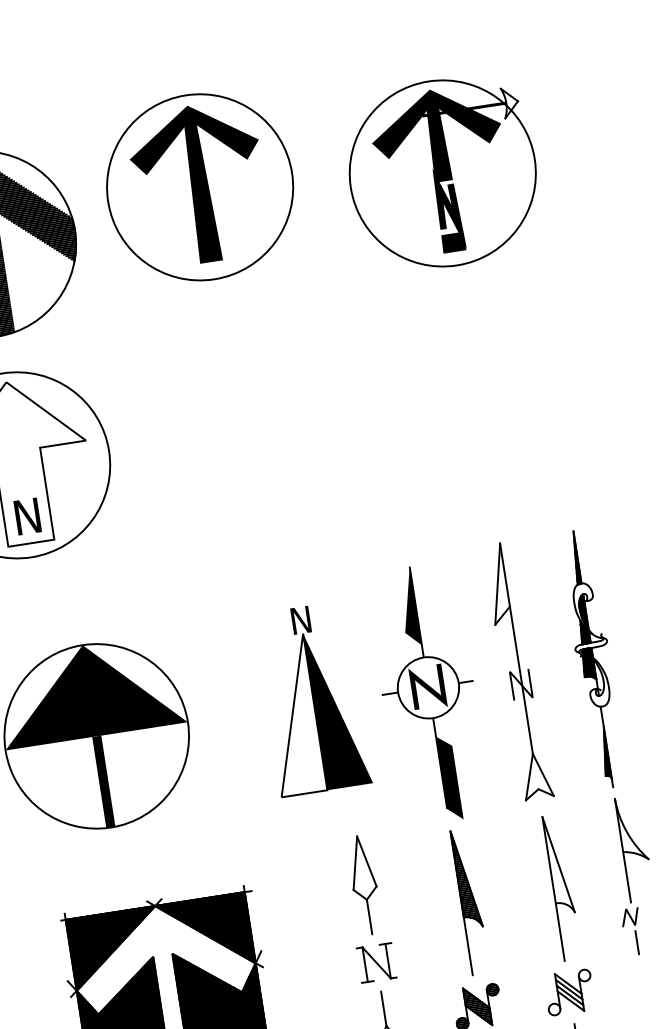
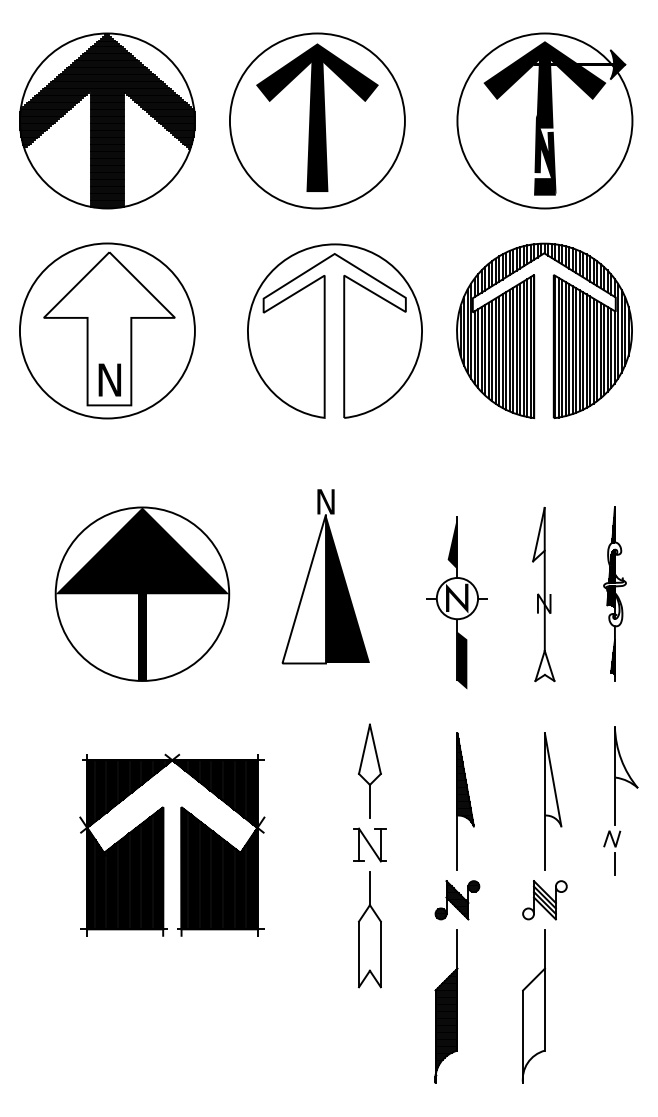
fill: (509, 102) -> (617, 64), added
part: (200, 186) -> (317, 120), moved
part: (484, 392) -> (552, 330), added
part: (246, 429) -> (325, 330), added
part: (592, 658) -> (614, 593), size x0.71
part: (518, 671) -> (543, 594), size x0.71
part: (428, 693) -> (456, 602), size x0.71
part: (312, 698) -> (325, 576), moved

